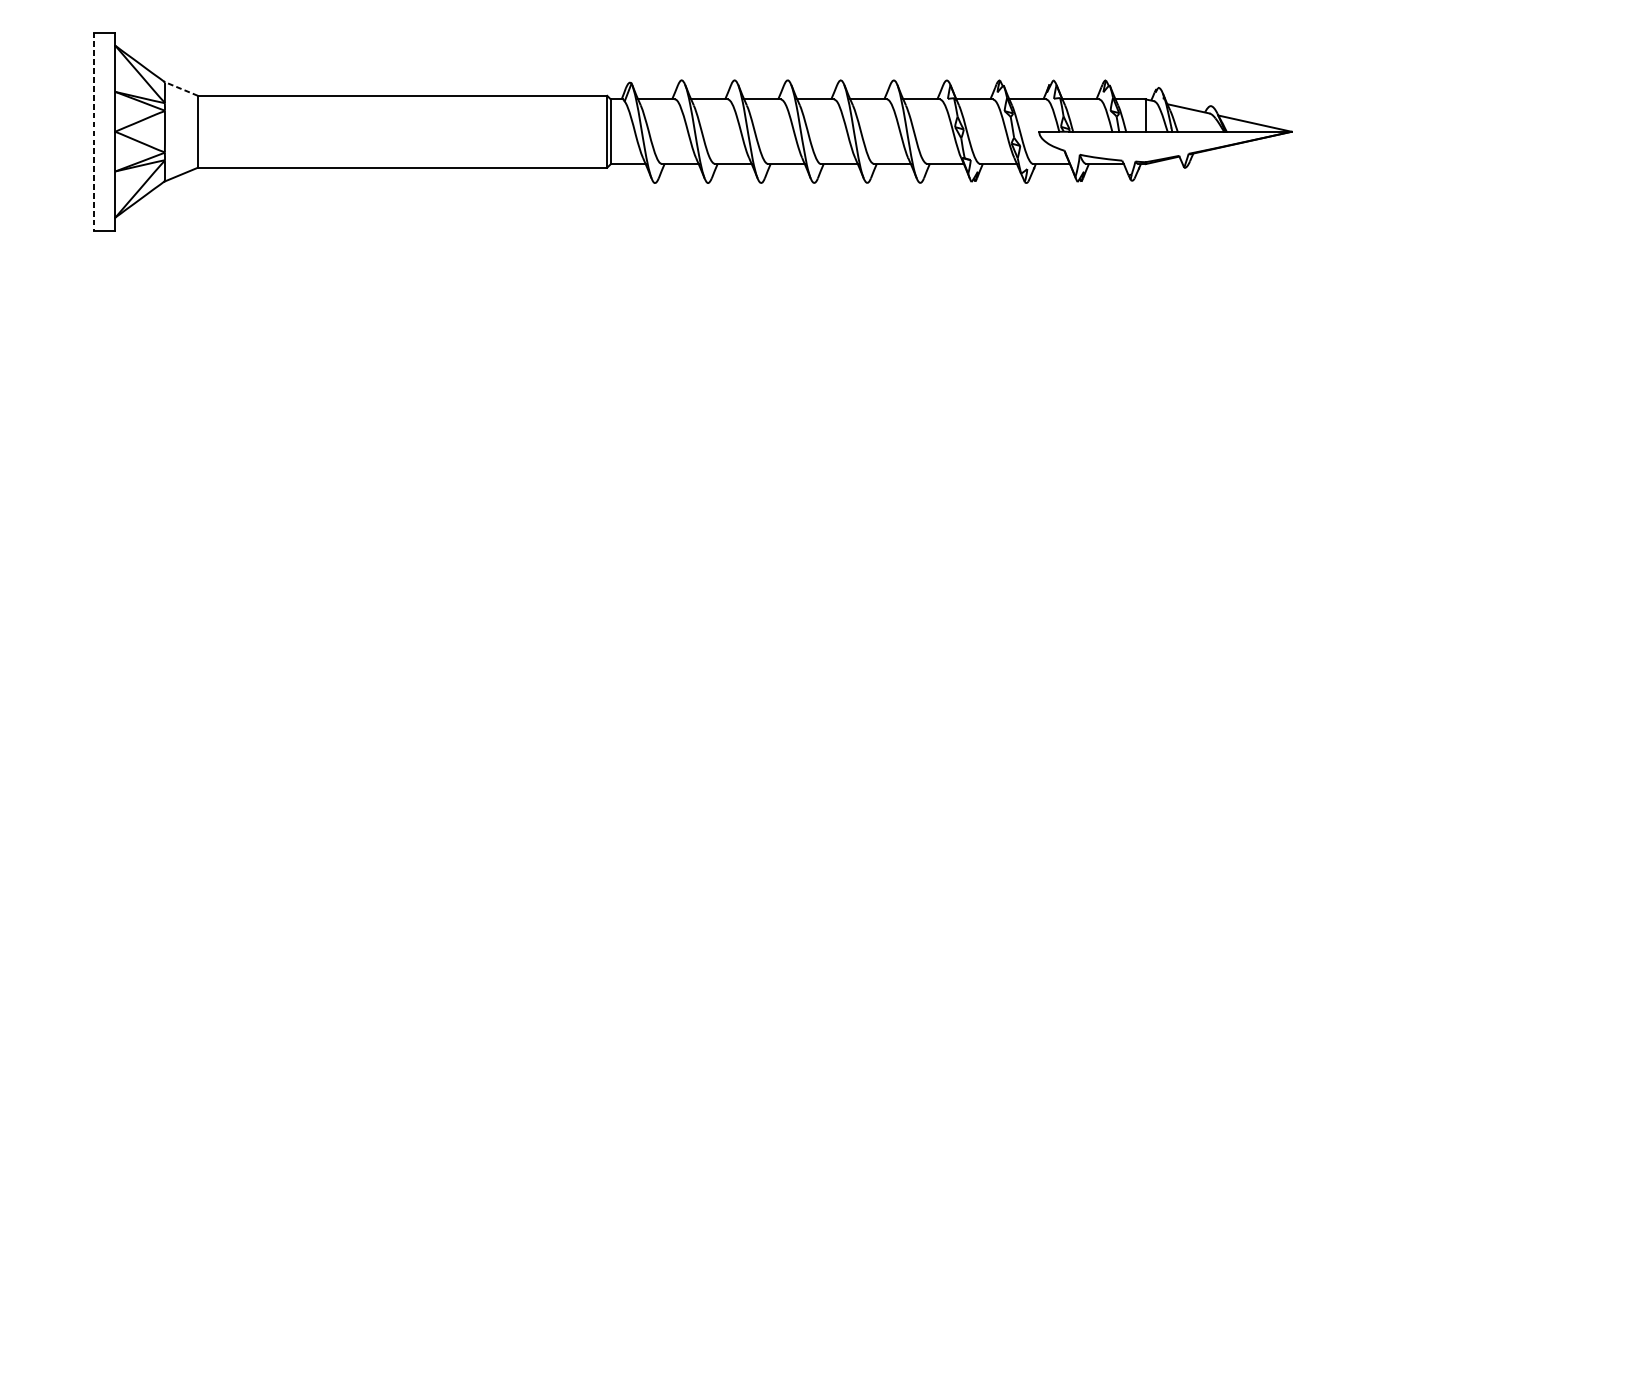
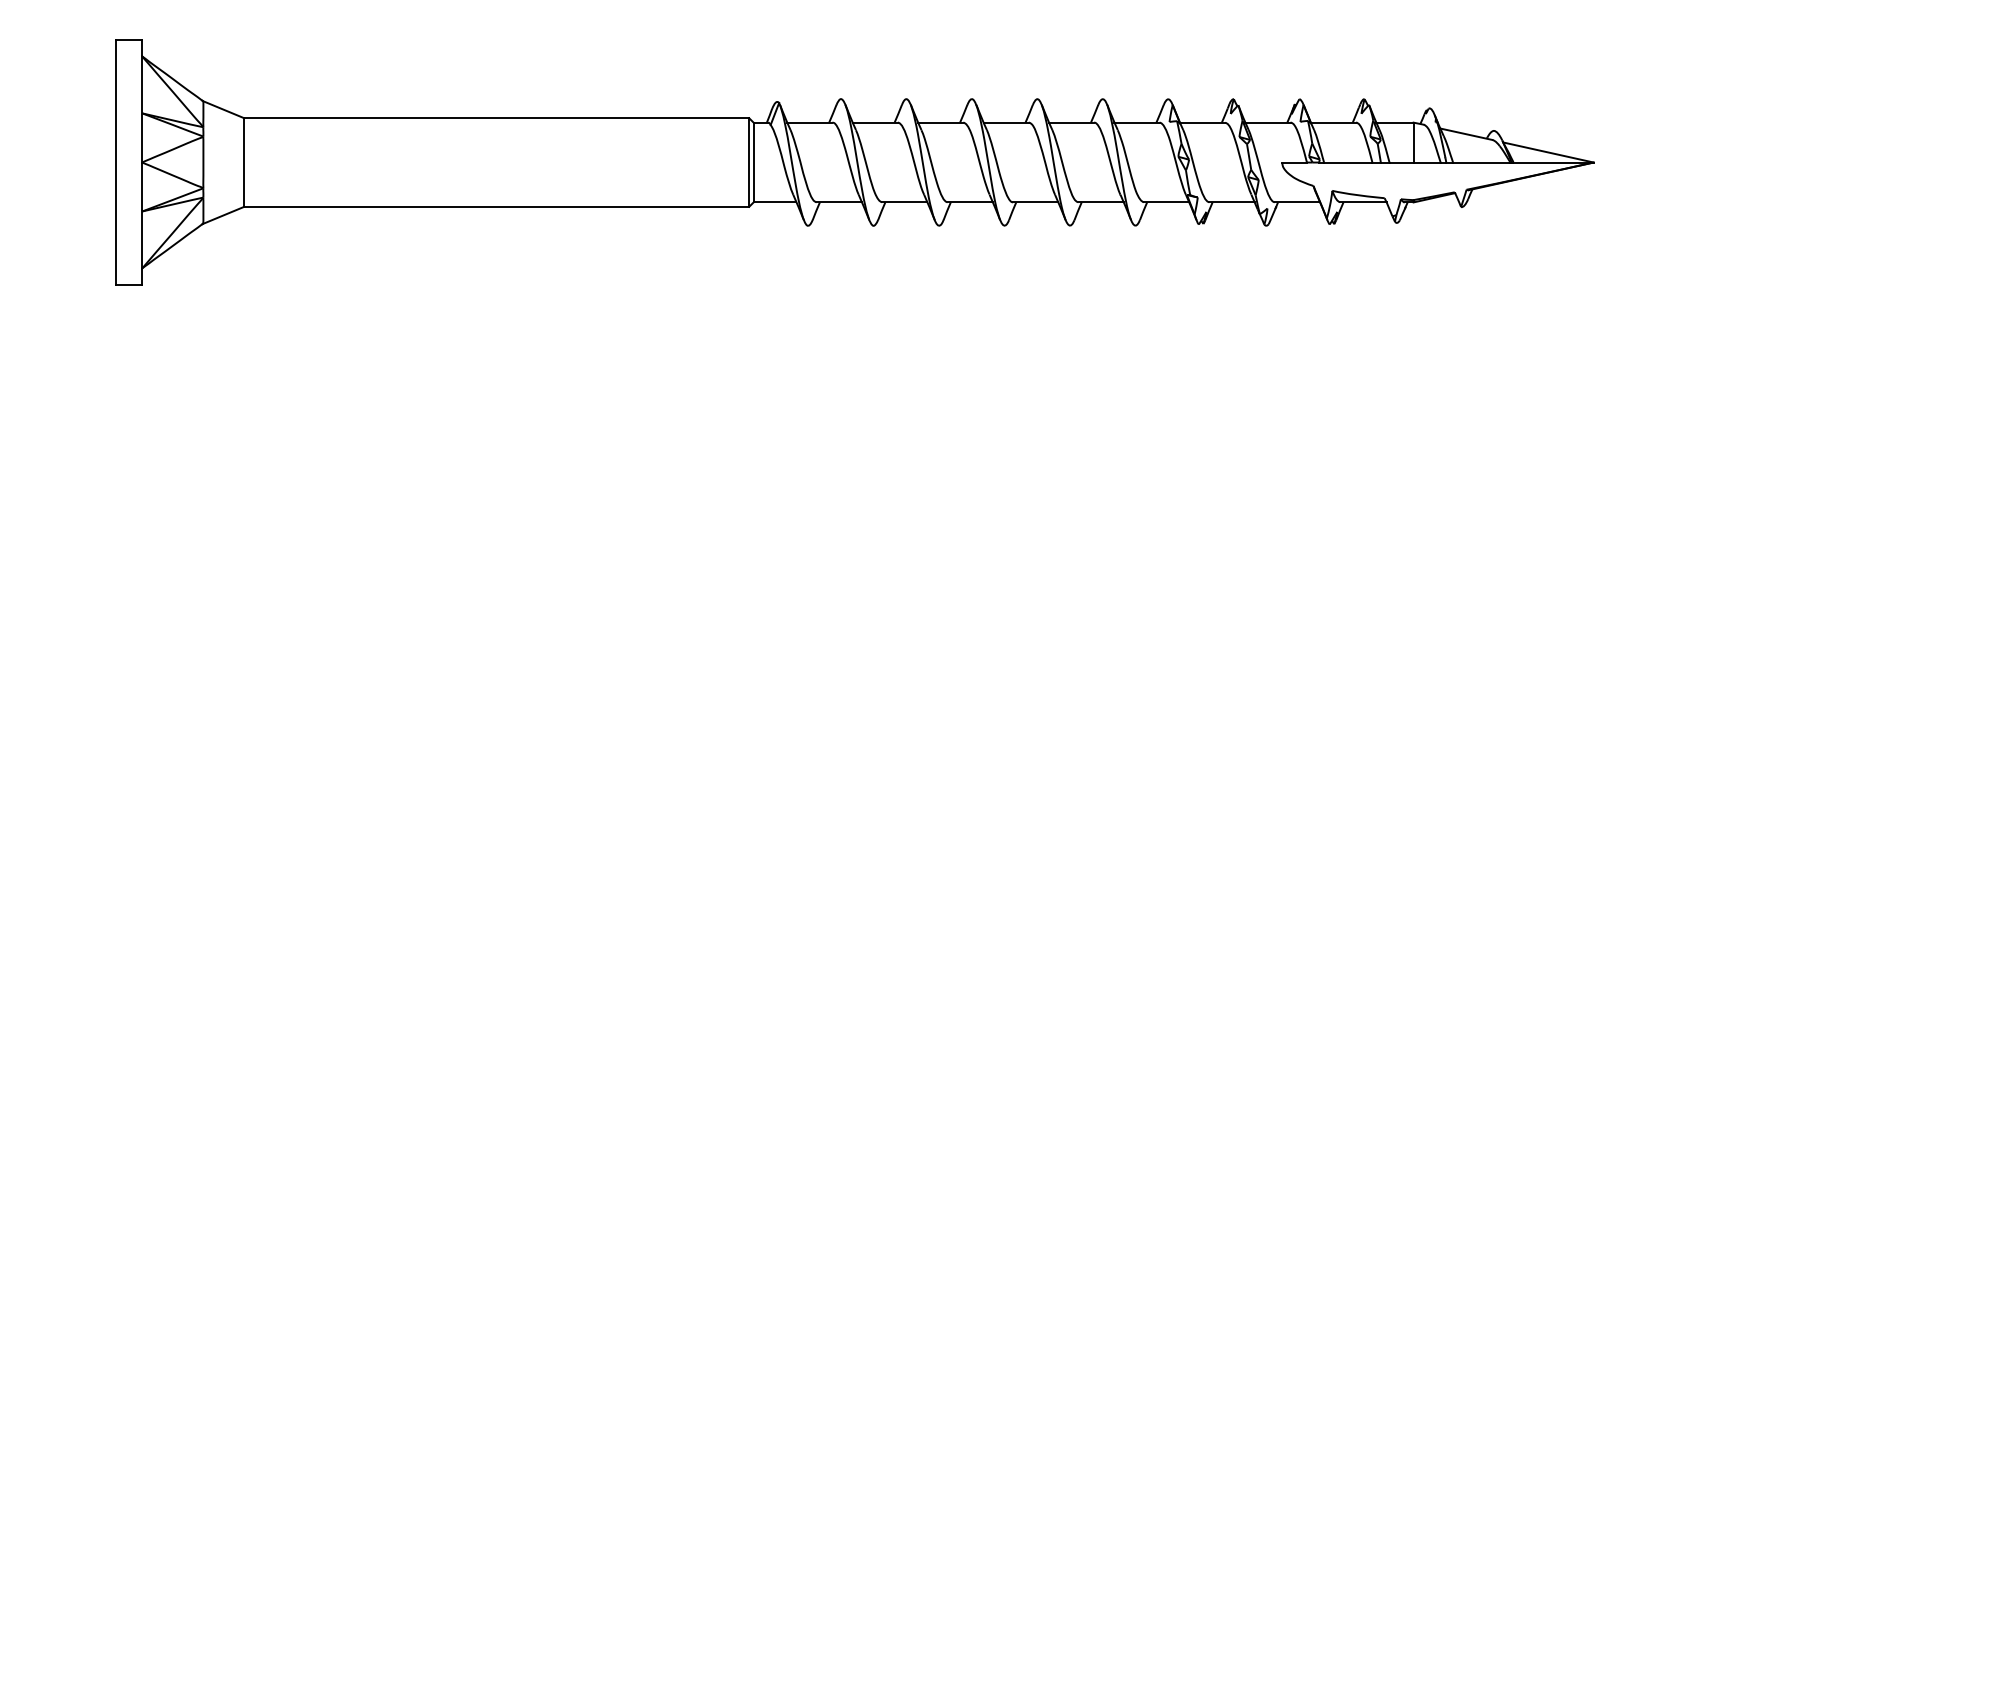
line: (181, 88) -> (223, 109), dashed -> solid
line: (93, 132) -> (115, 163), dashed -> solid

